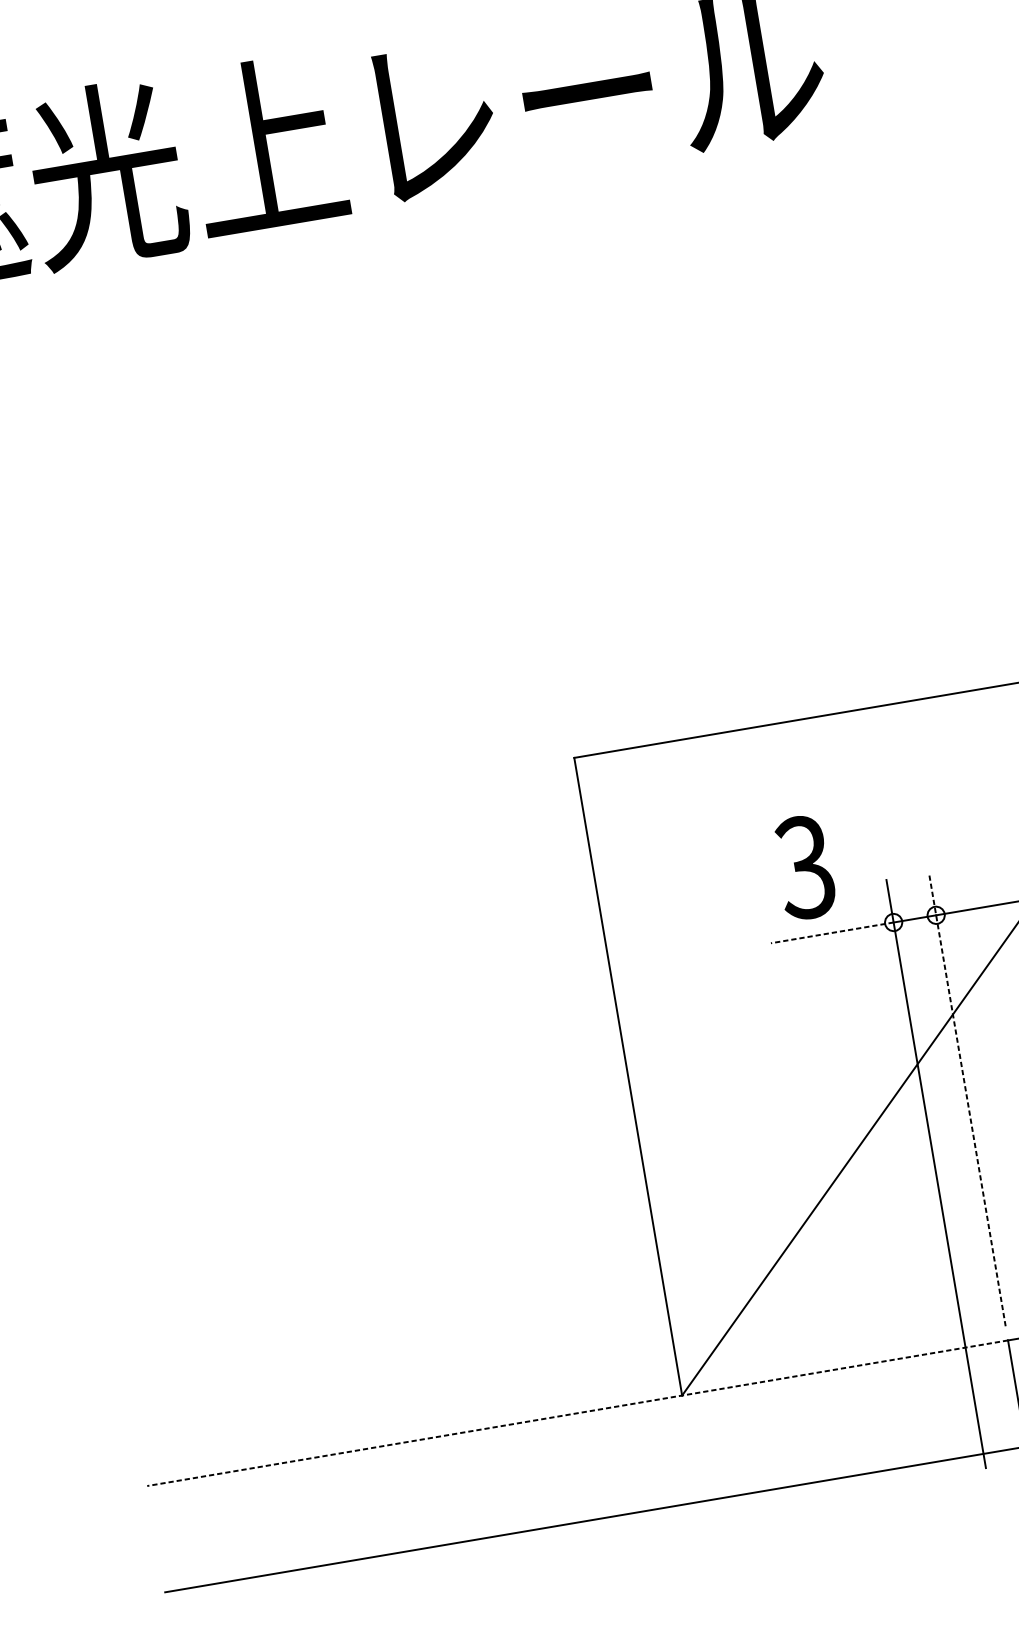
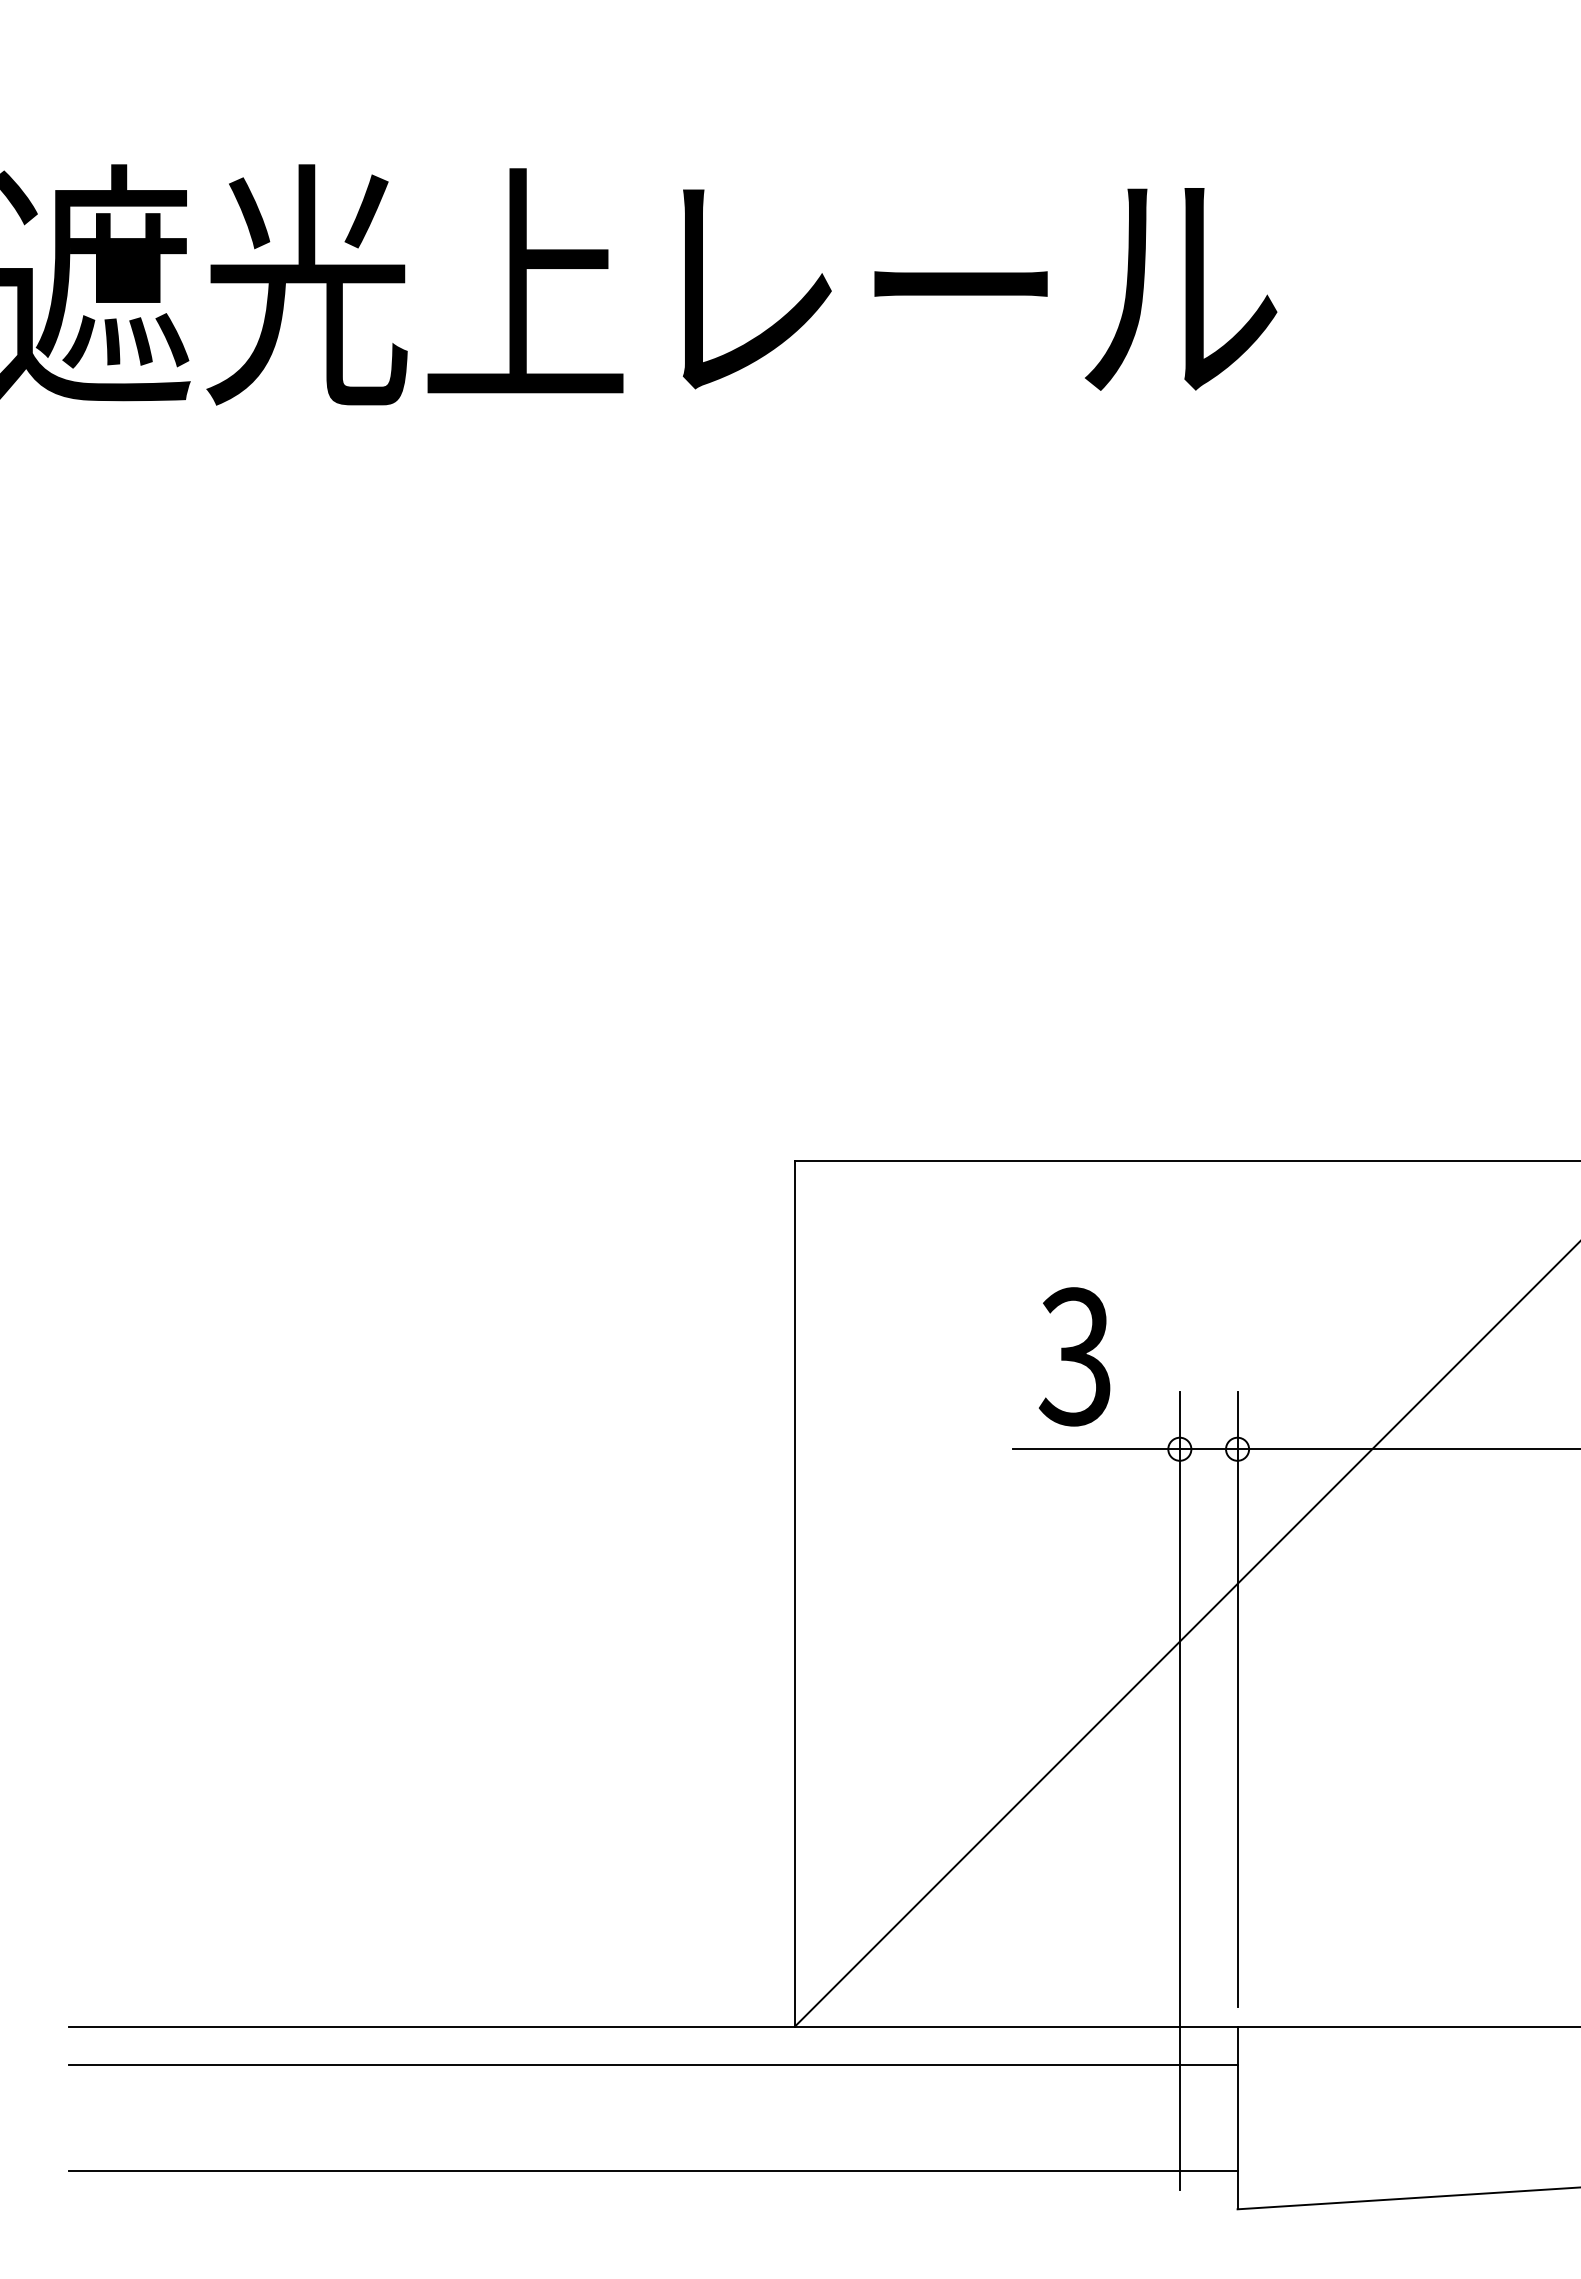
line: (832, 933) -> (1096, 1449), dashed -> solid
line: (967, 1099) -> (1237, 1699), dashed -> solid
line: (577, 1413) -> (652, 2026), dashed -> solid
line: (582, 1442) -> (652, 2065), added

